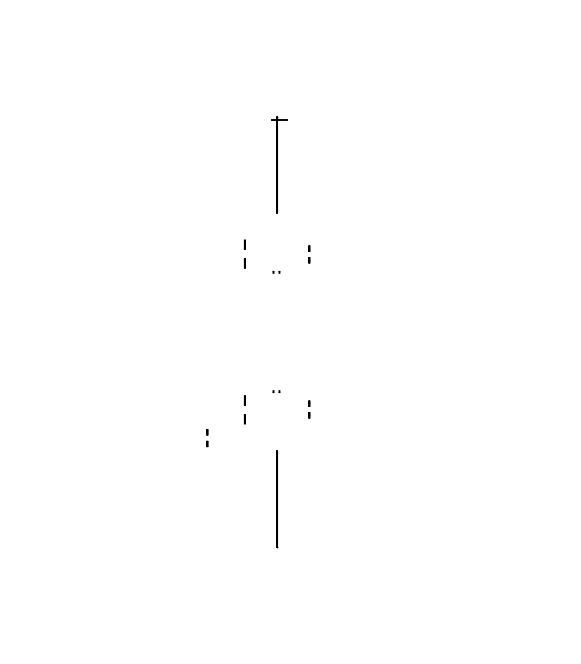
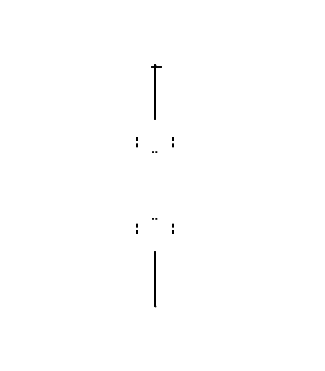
part: (243, 255) -> (136, 142), size x0.62
part: (243, 408) -> (136, 228), size x0.62
part: (206, 437) -> (115, 244), removed

